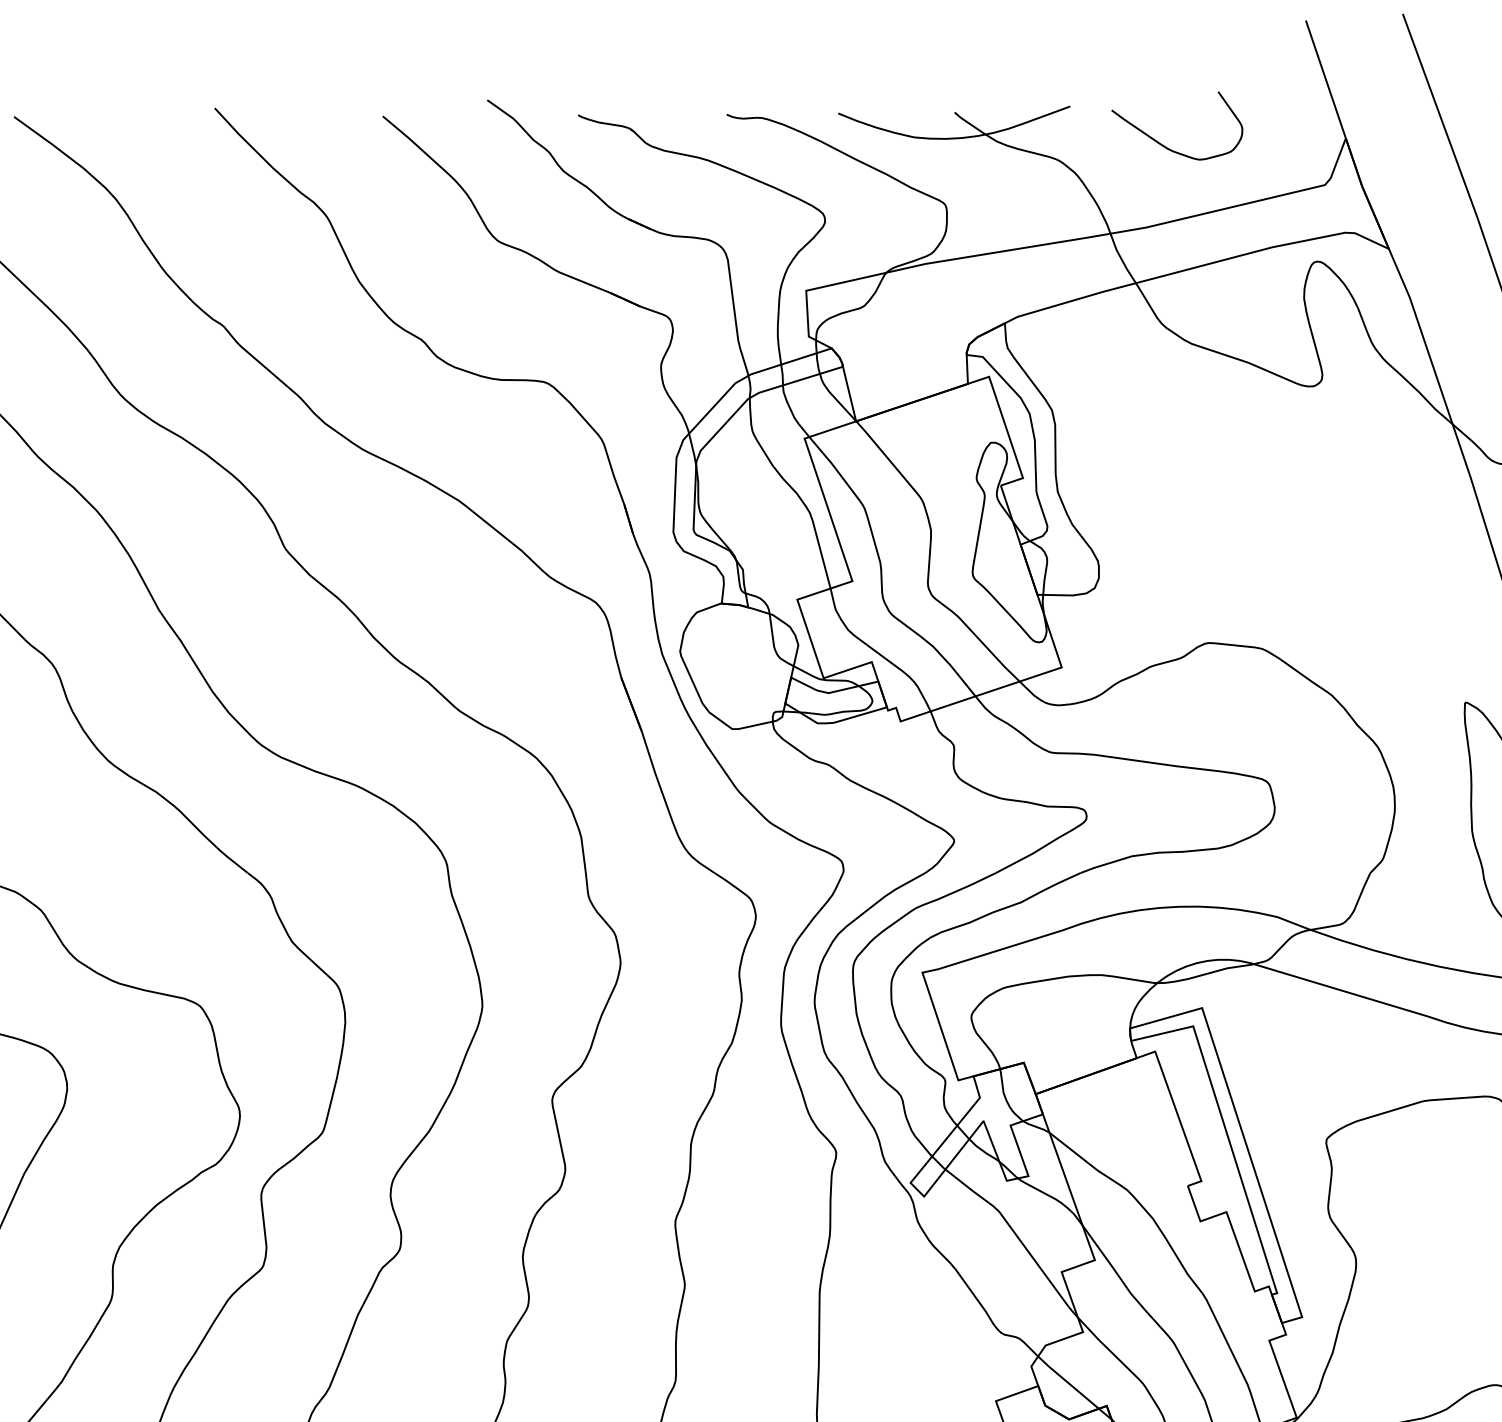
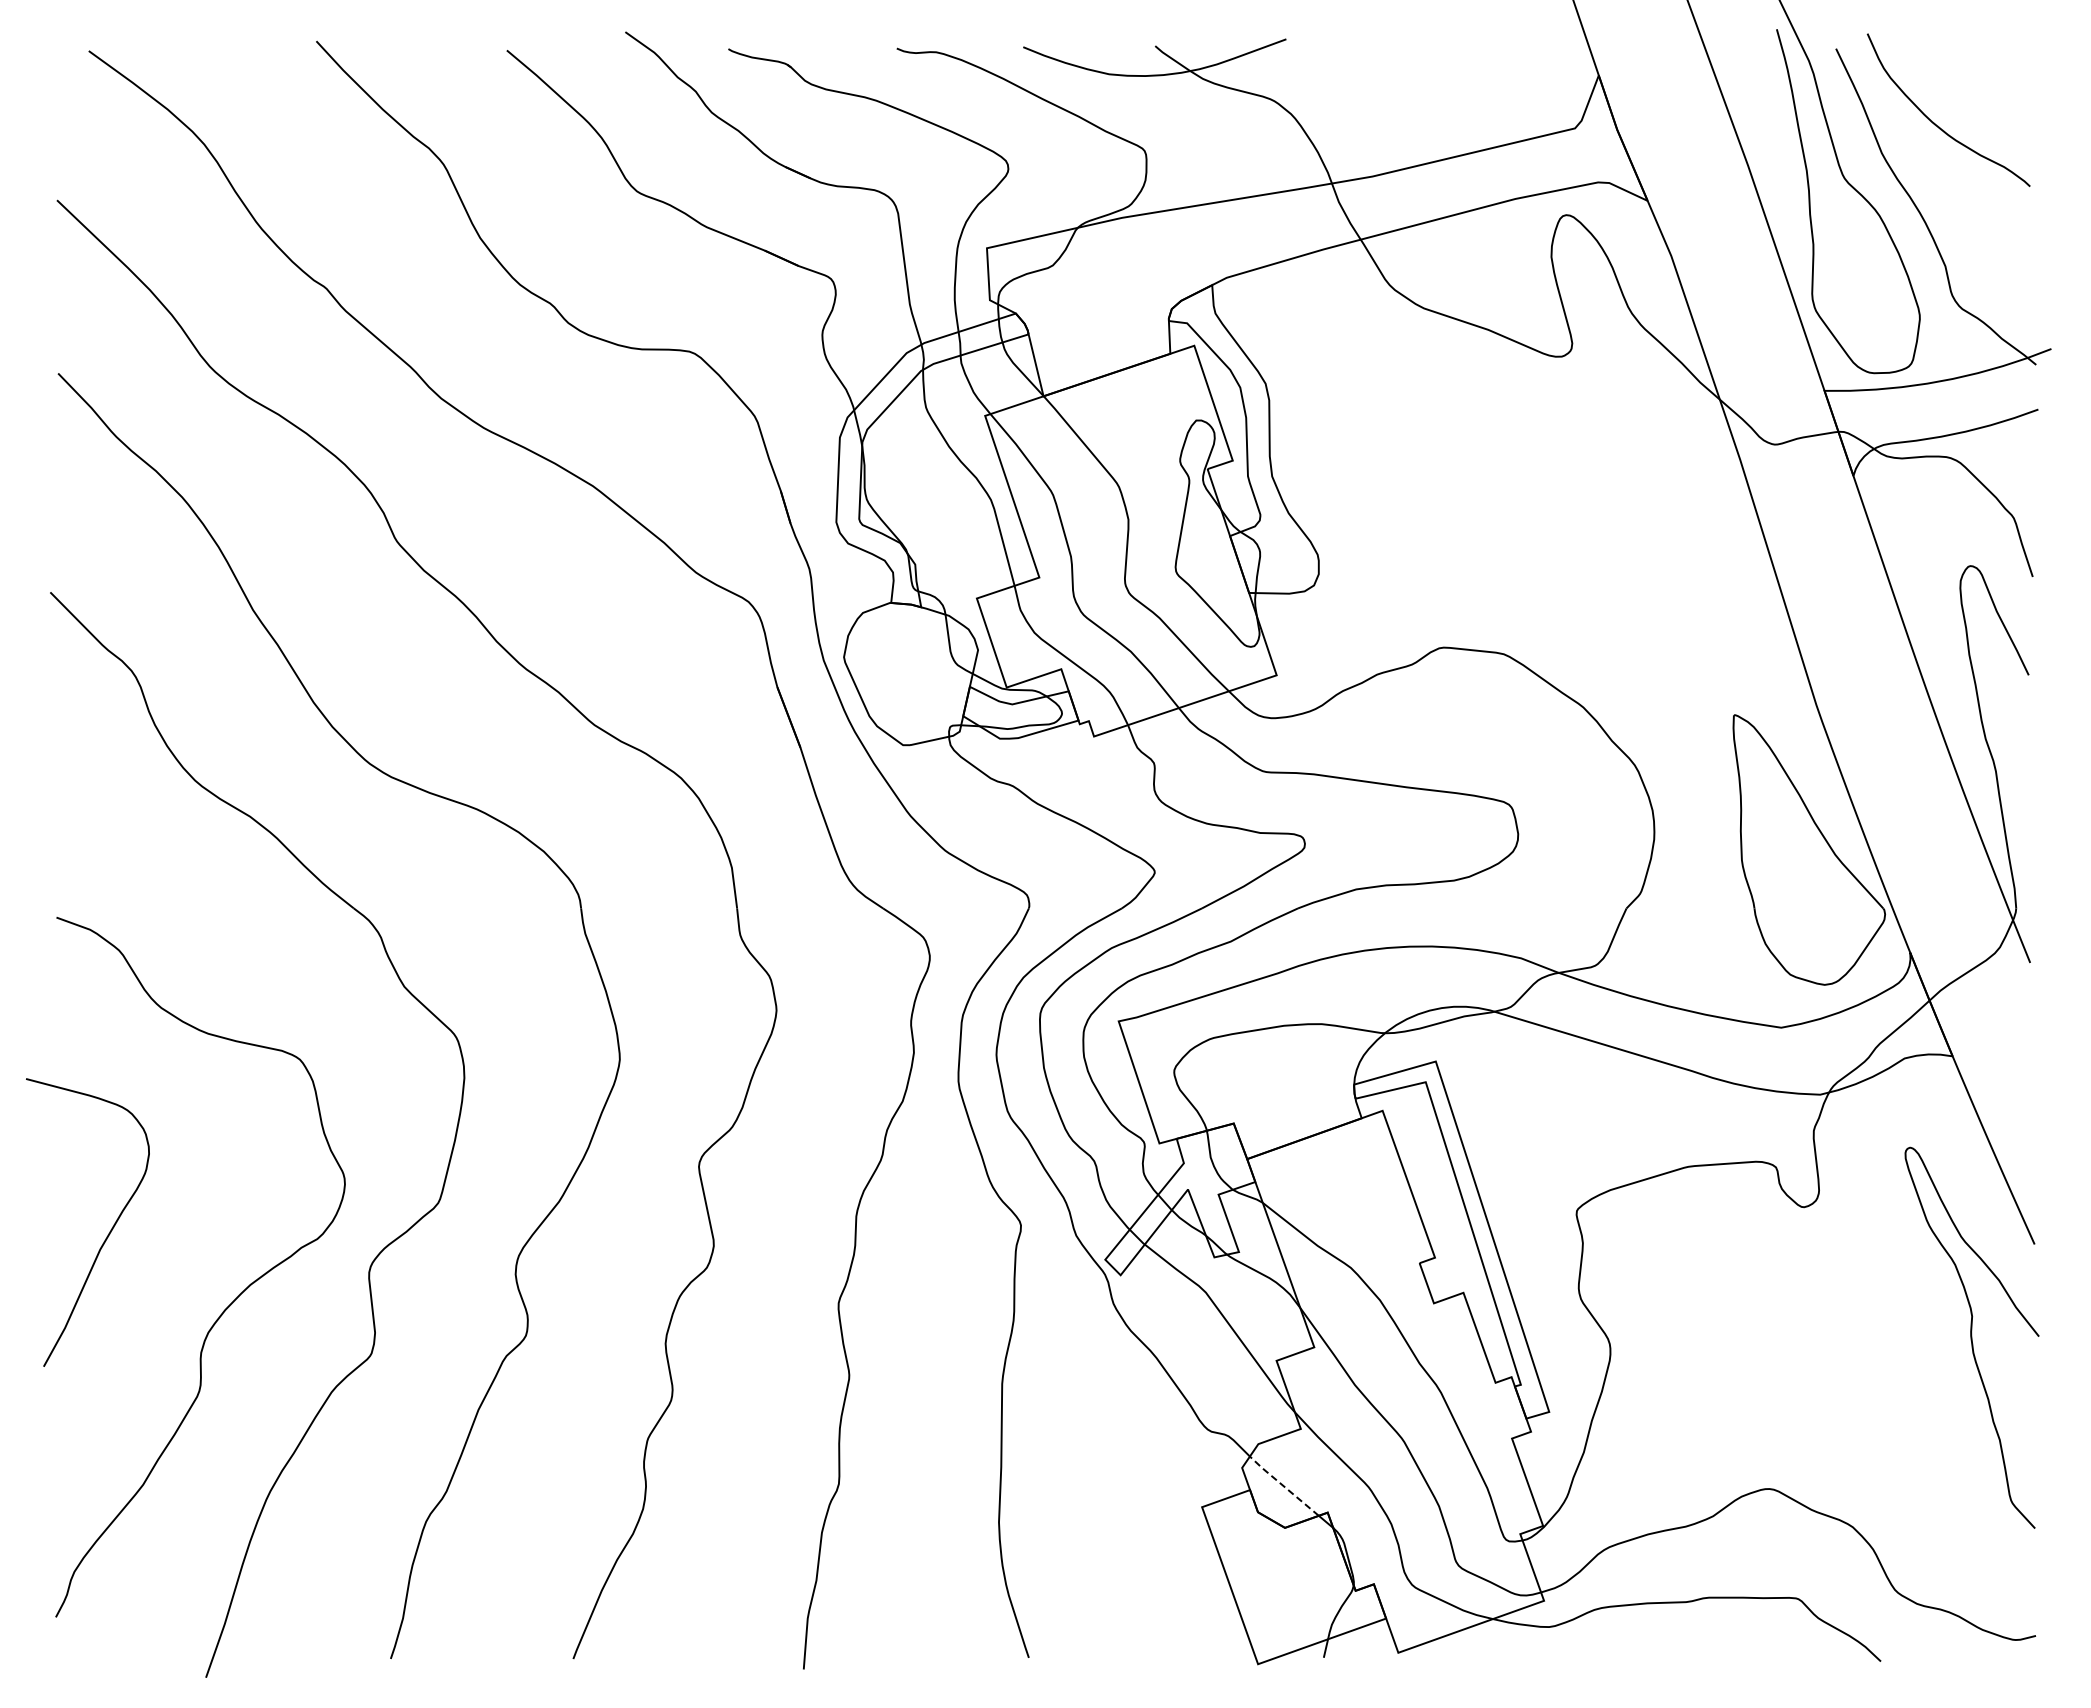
curve: (1163, 144) -> (1391, 82), removed
line: (1067, 1382) -> (1283, 1486), solid -> dashed

